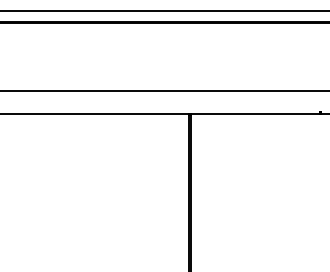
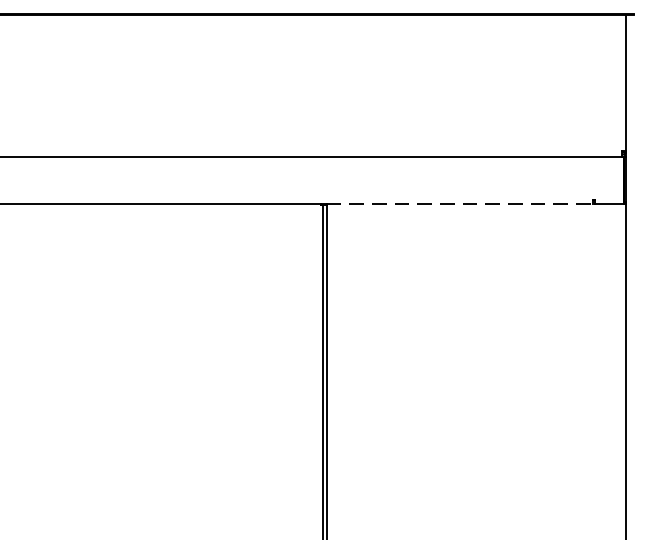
line: (256, 113) -> (460, 202), solid -> dashed

